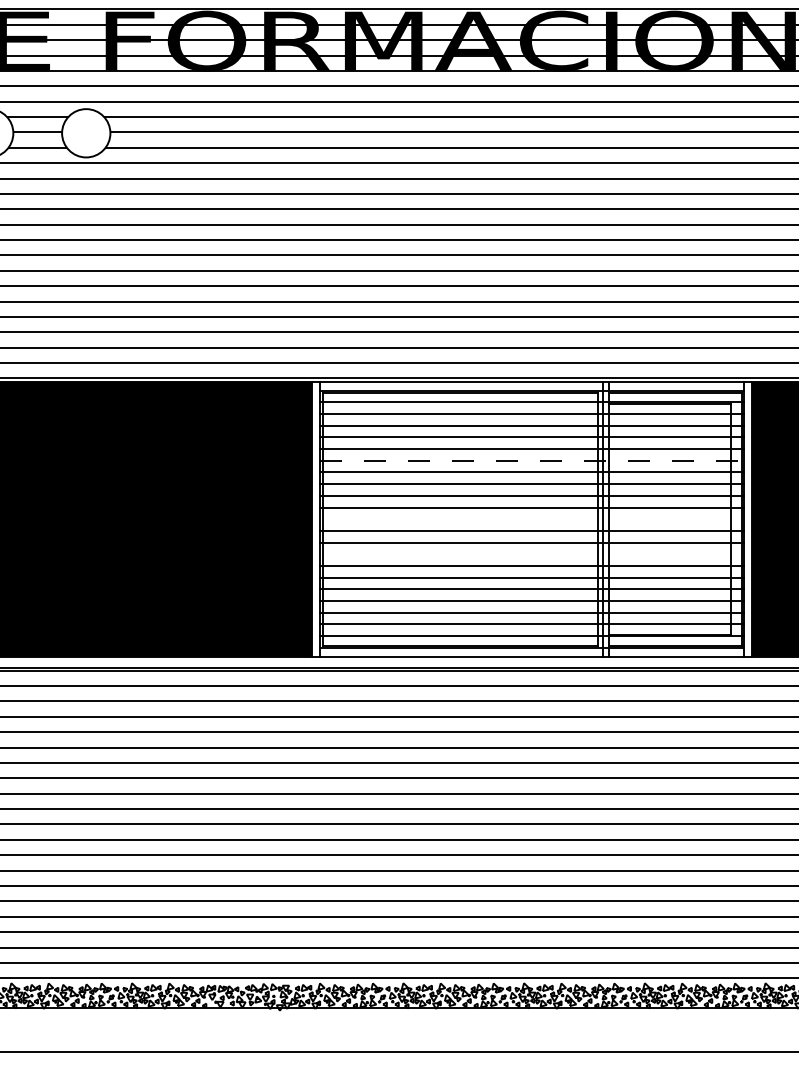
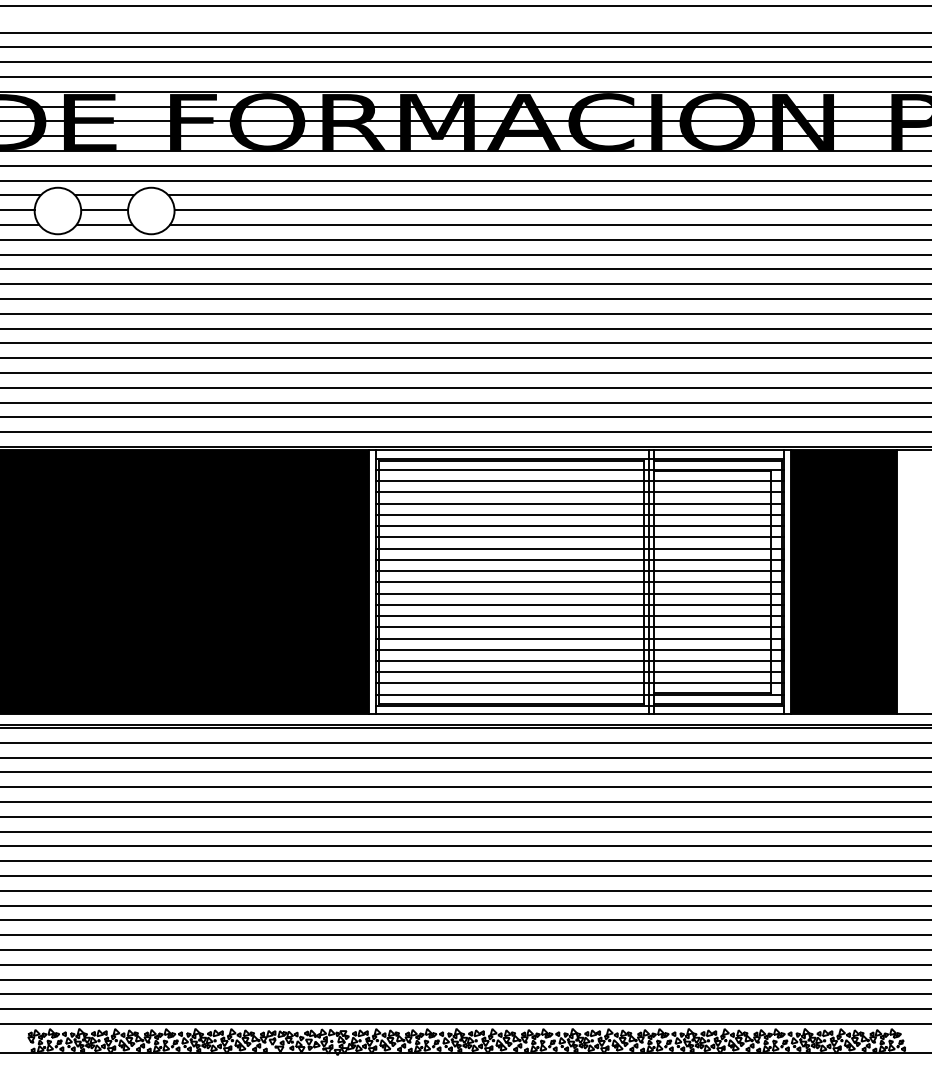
line: (532, 461) -> (580, 526), dashed -> solid
line: (532, 519) -> (580, 582), added
line: (532, 554) -> (580, 616), added

